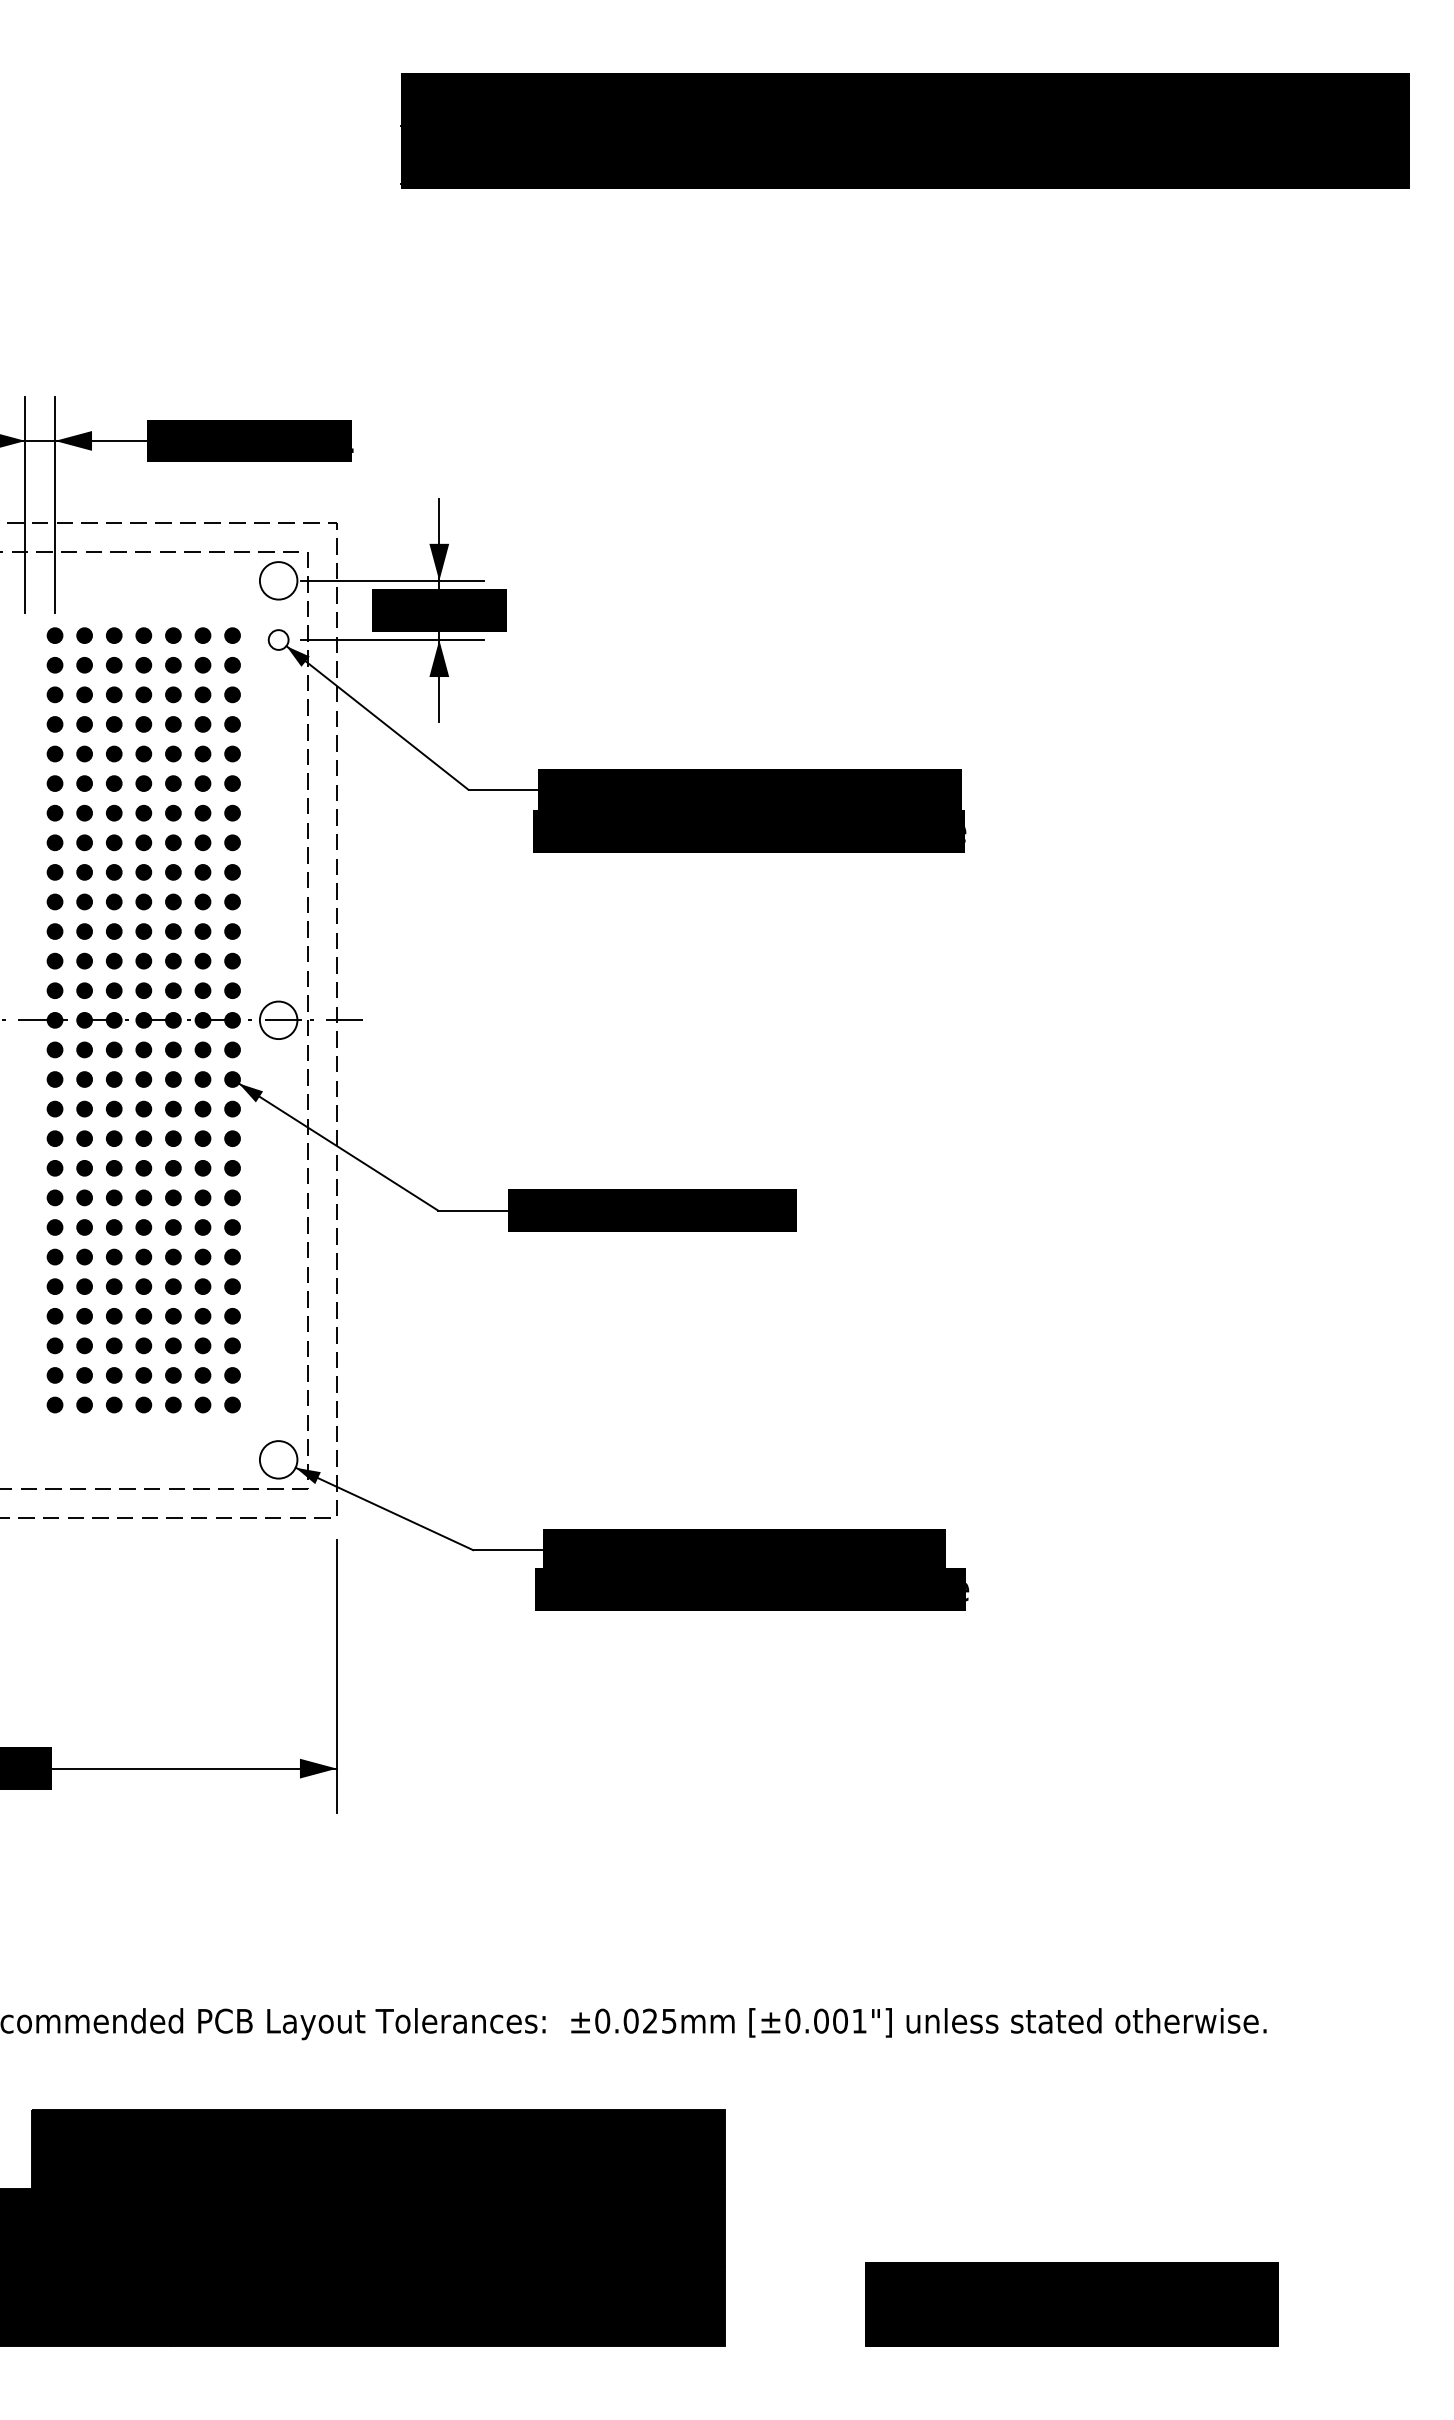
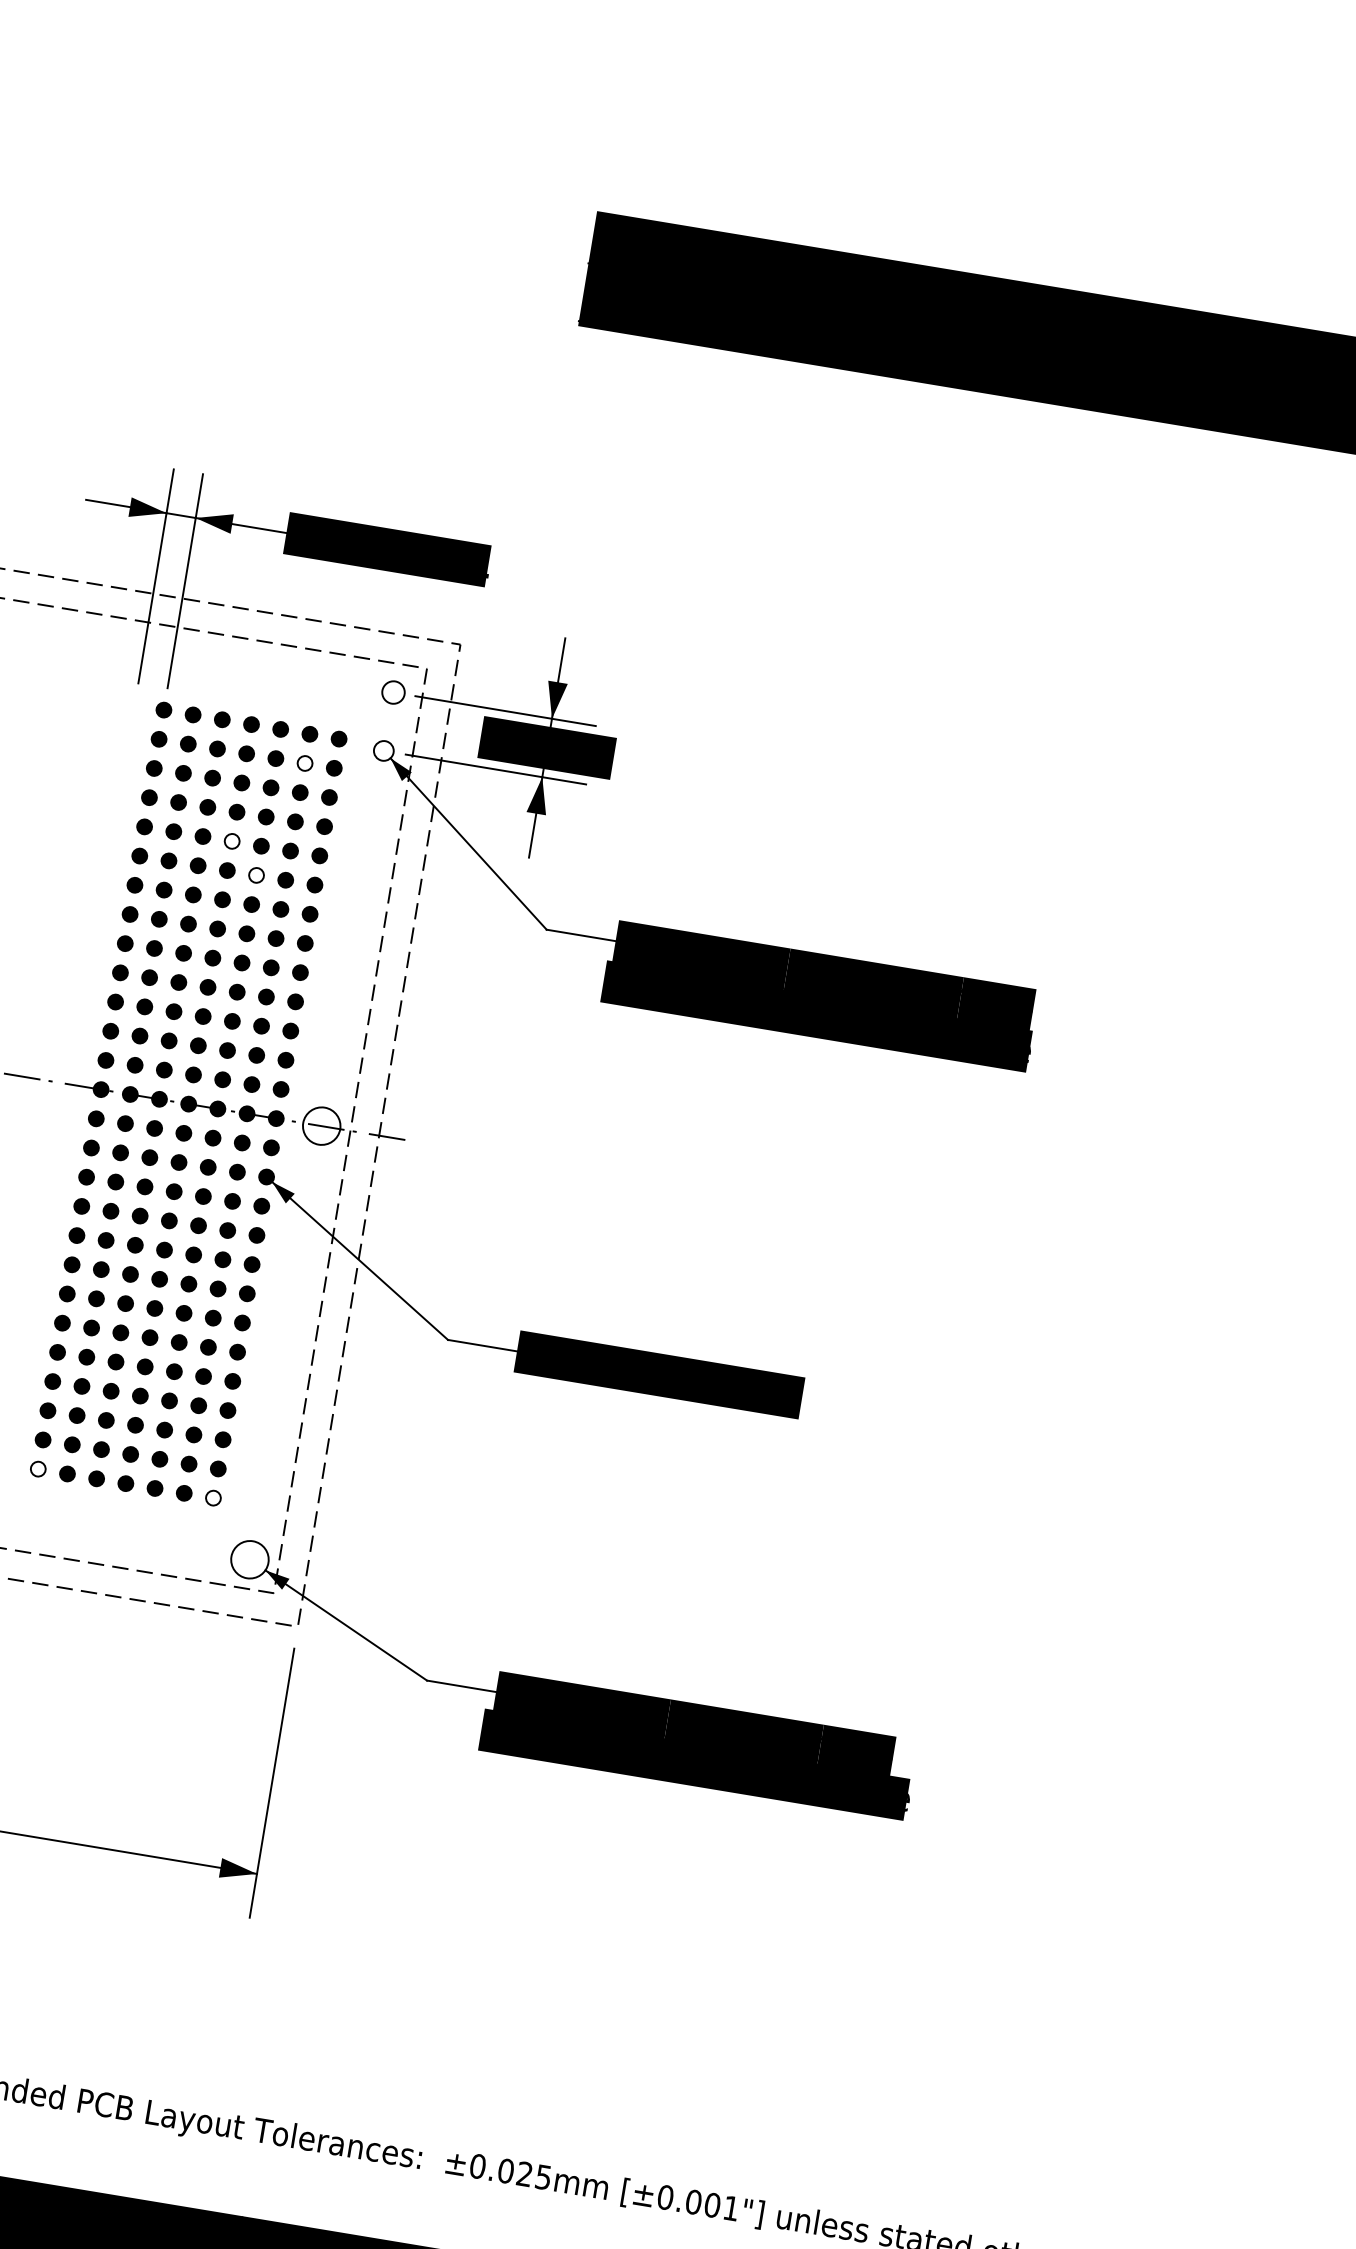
circle: (278, 580) -> (393, 692), size x0.6
fill: (202, 664) -> (304, 762), removed
fill: (143, 753) -> (231, 840), removed
fill: (173, 783) -> (256, 875), removed
fill: (54, 1404) -> (37, 1468), removed
fill: (232, 1404) -> (213, 1497), removed

